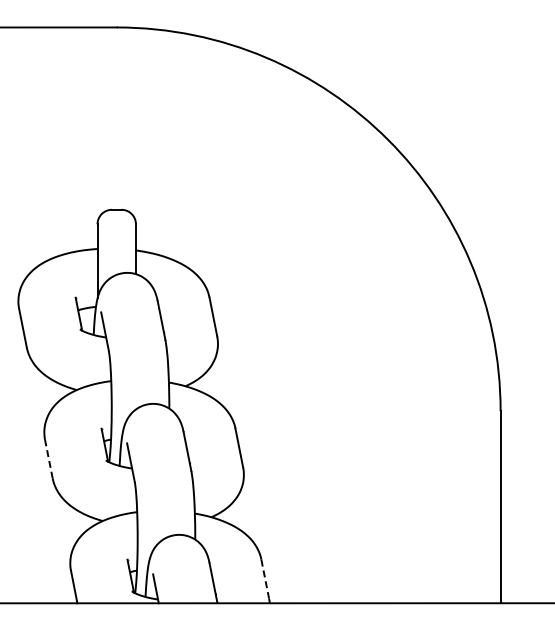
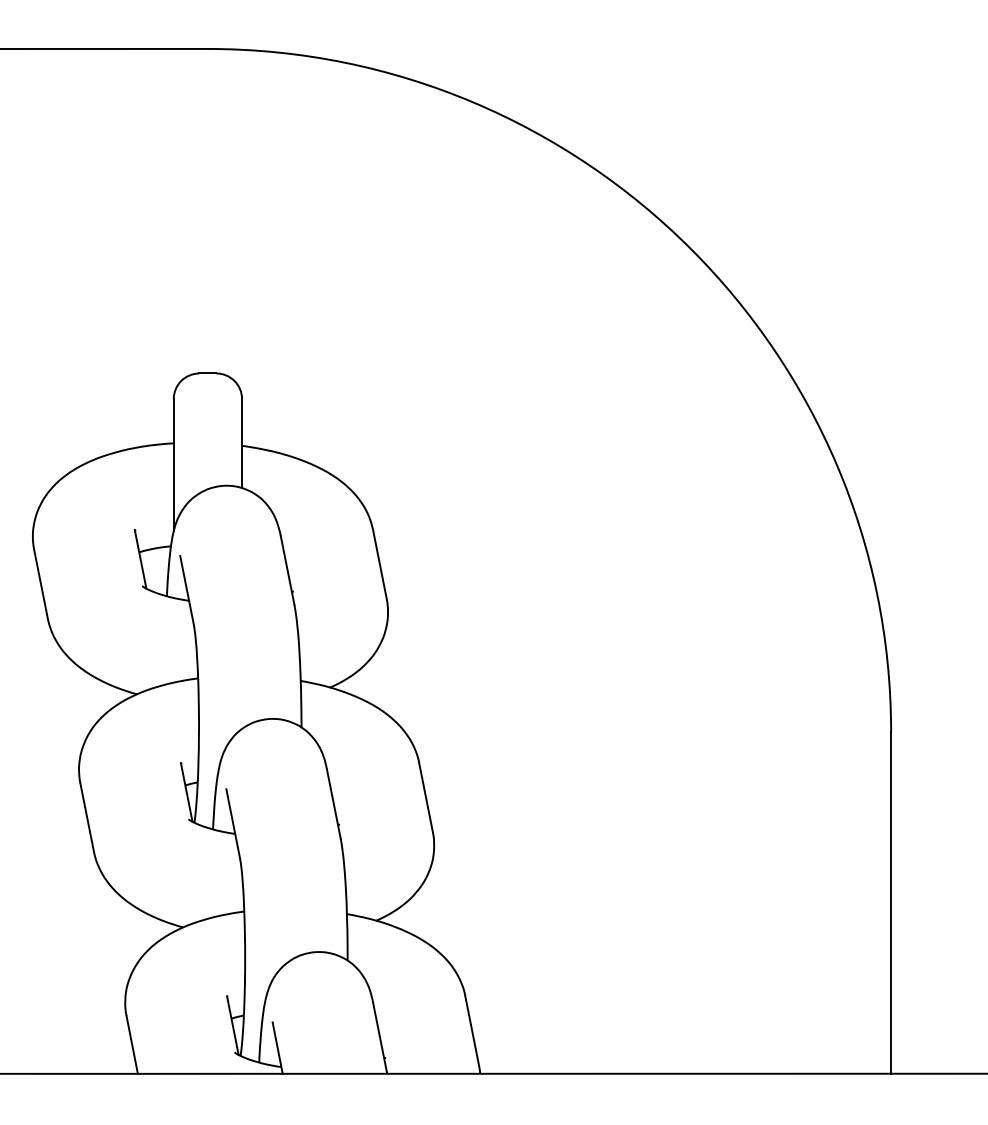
line: (48, 459) -> (86, 817), dashed -> solid
line: (265, 579) -> (472, 1031), dashed -> solid

